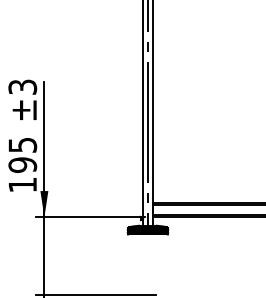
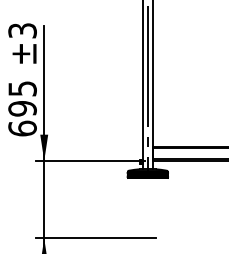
text: (22, 184) -> (22, 128), 195 -> 695

